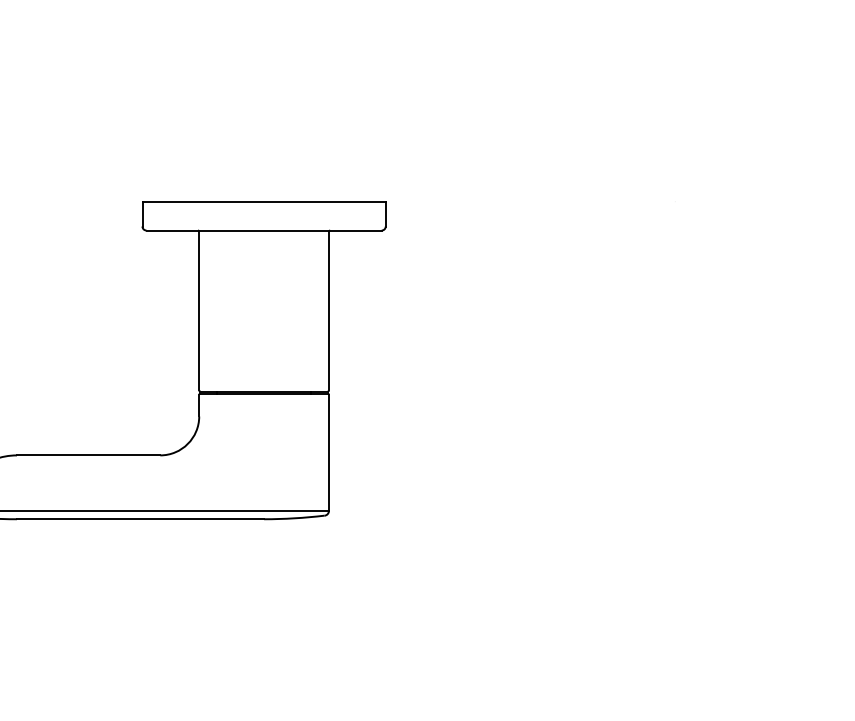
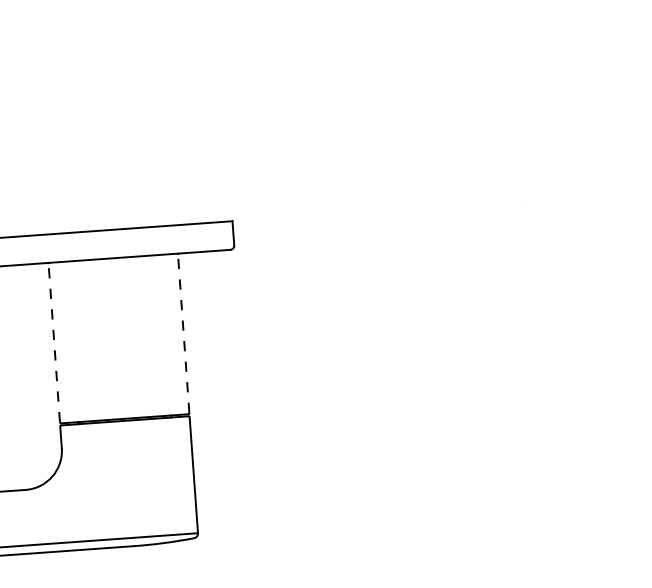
line: (199, 310) -> (54, 342), solid -> dashed
line: (328, 310) -> (183, 333), solid -> dashed

